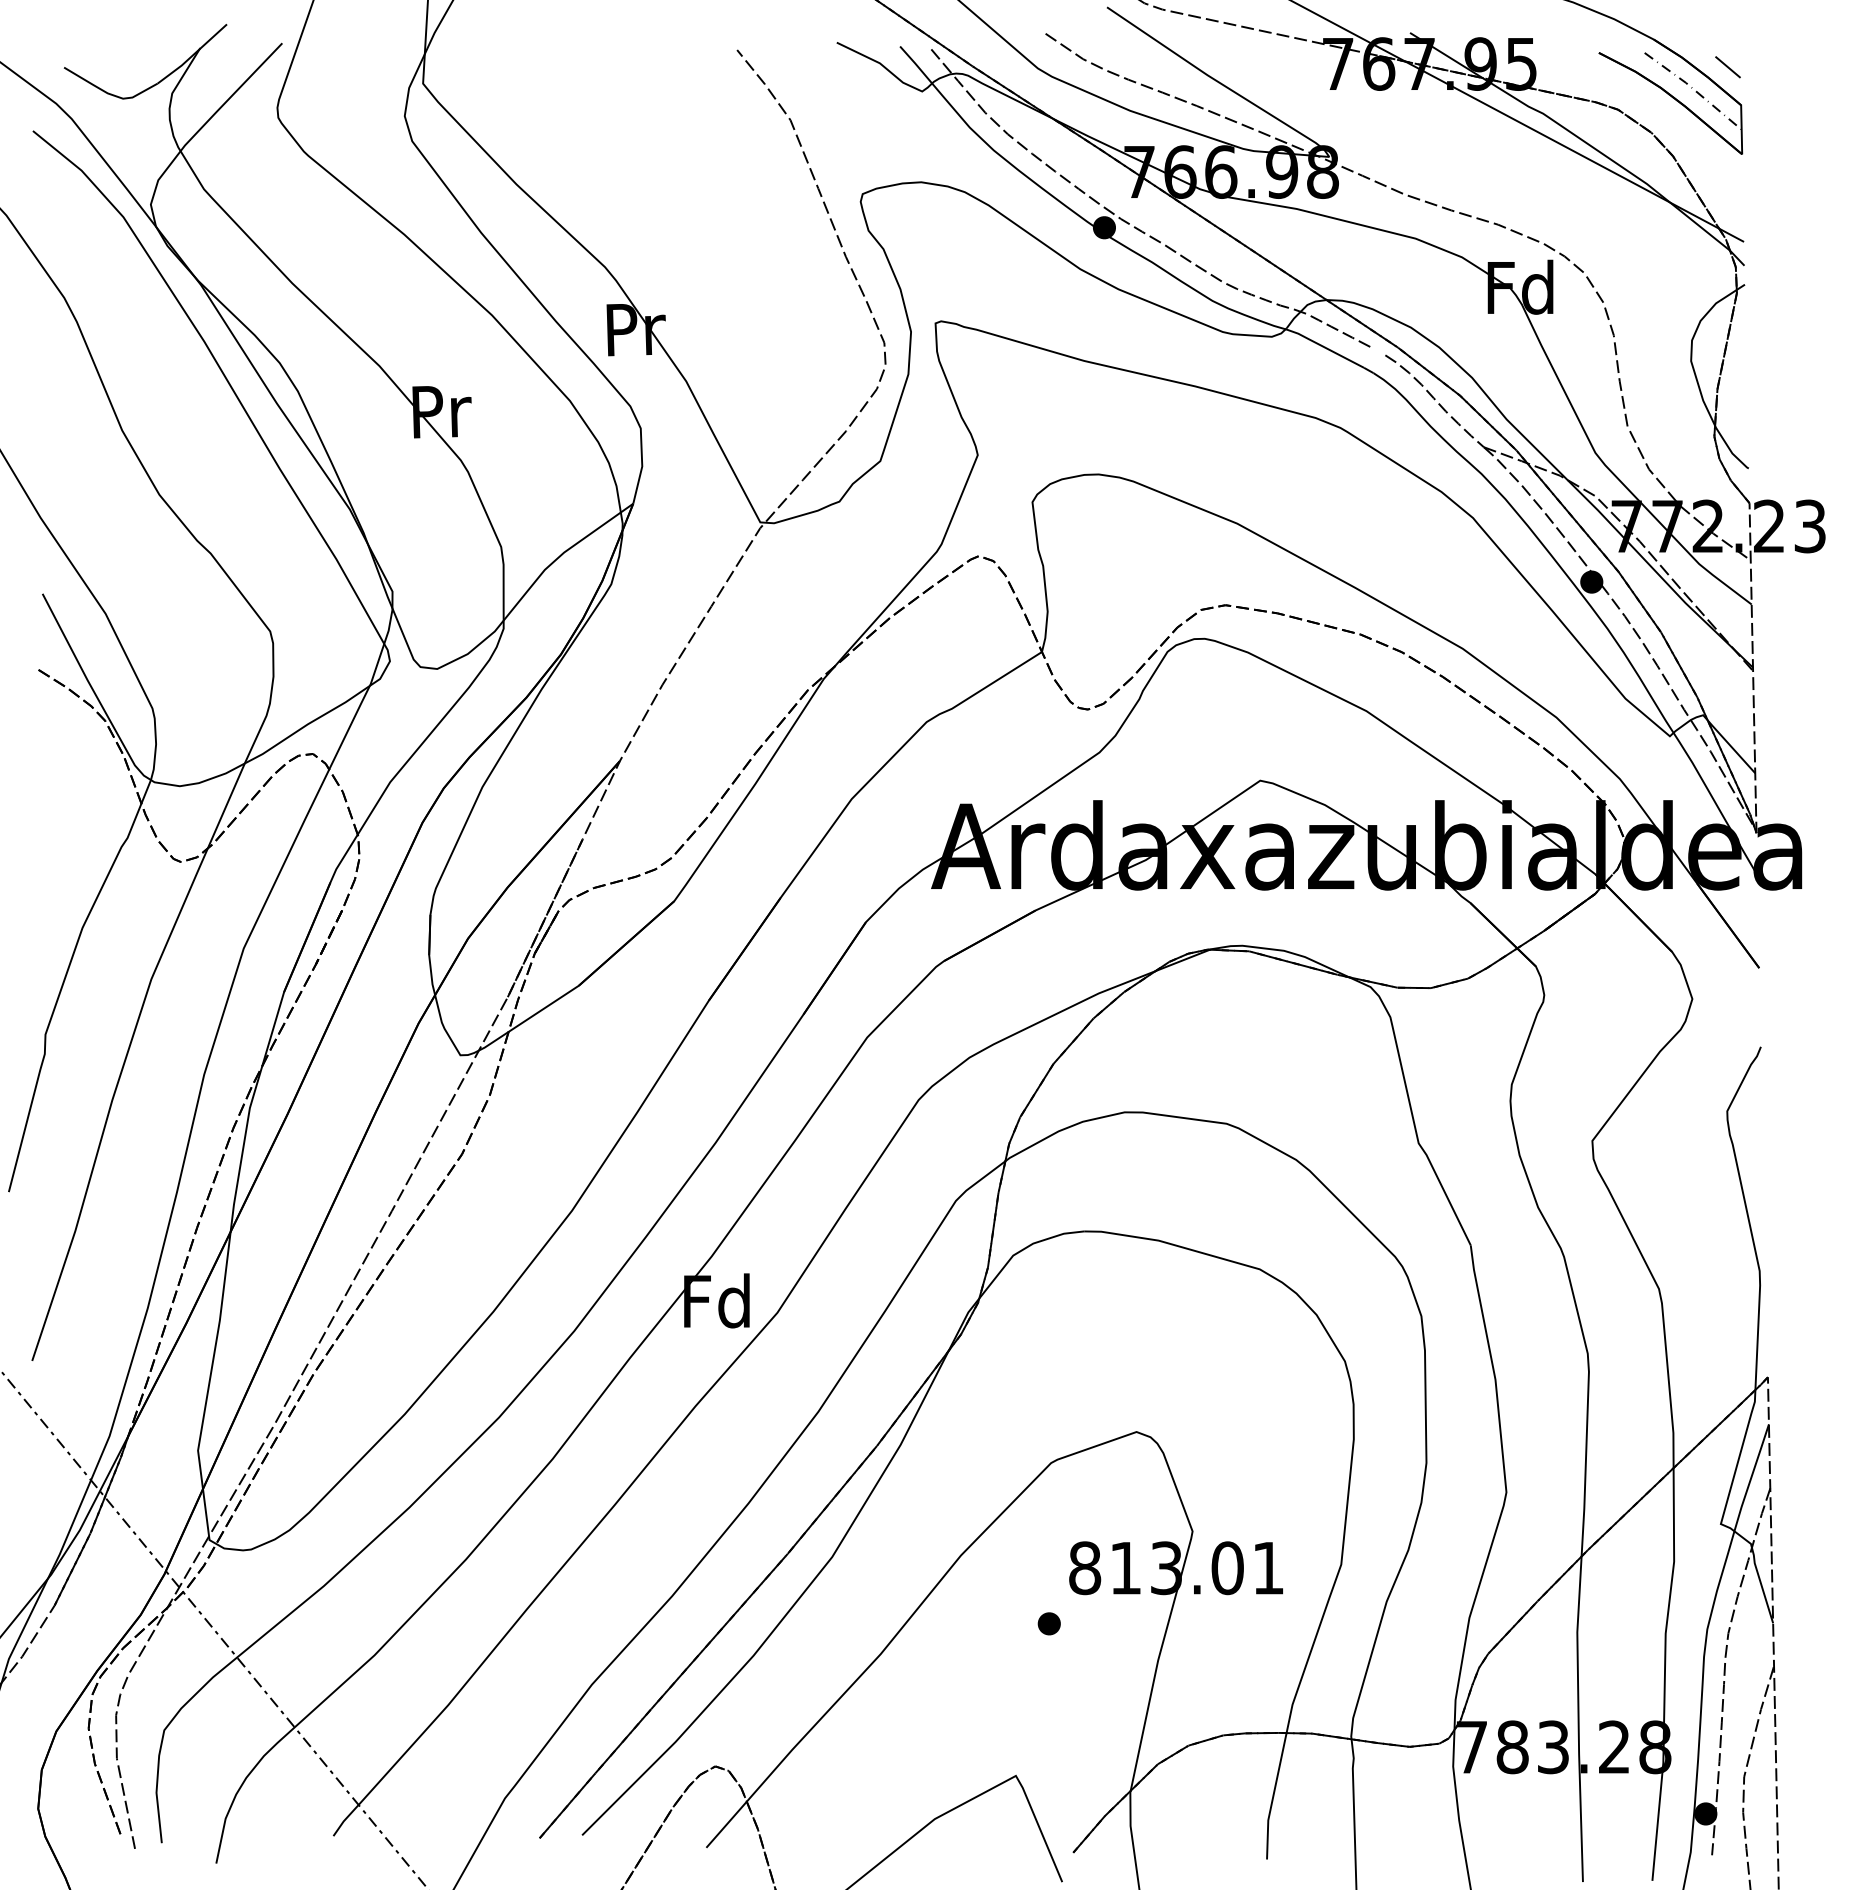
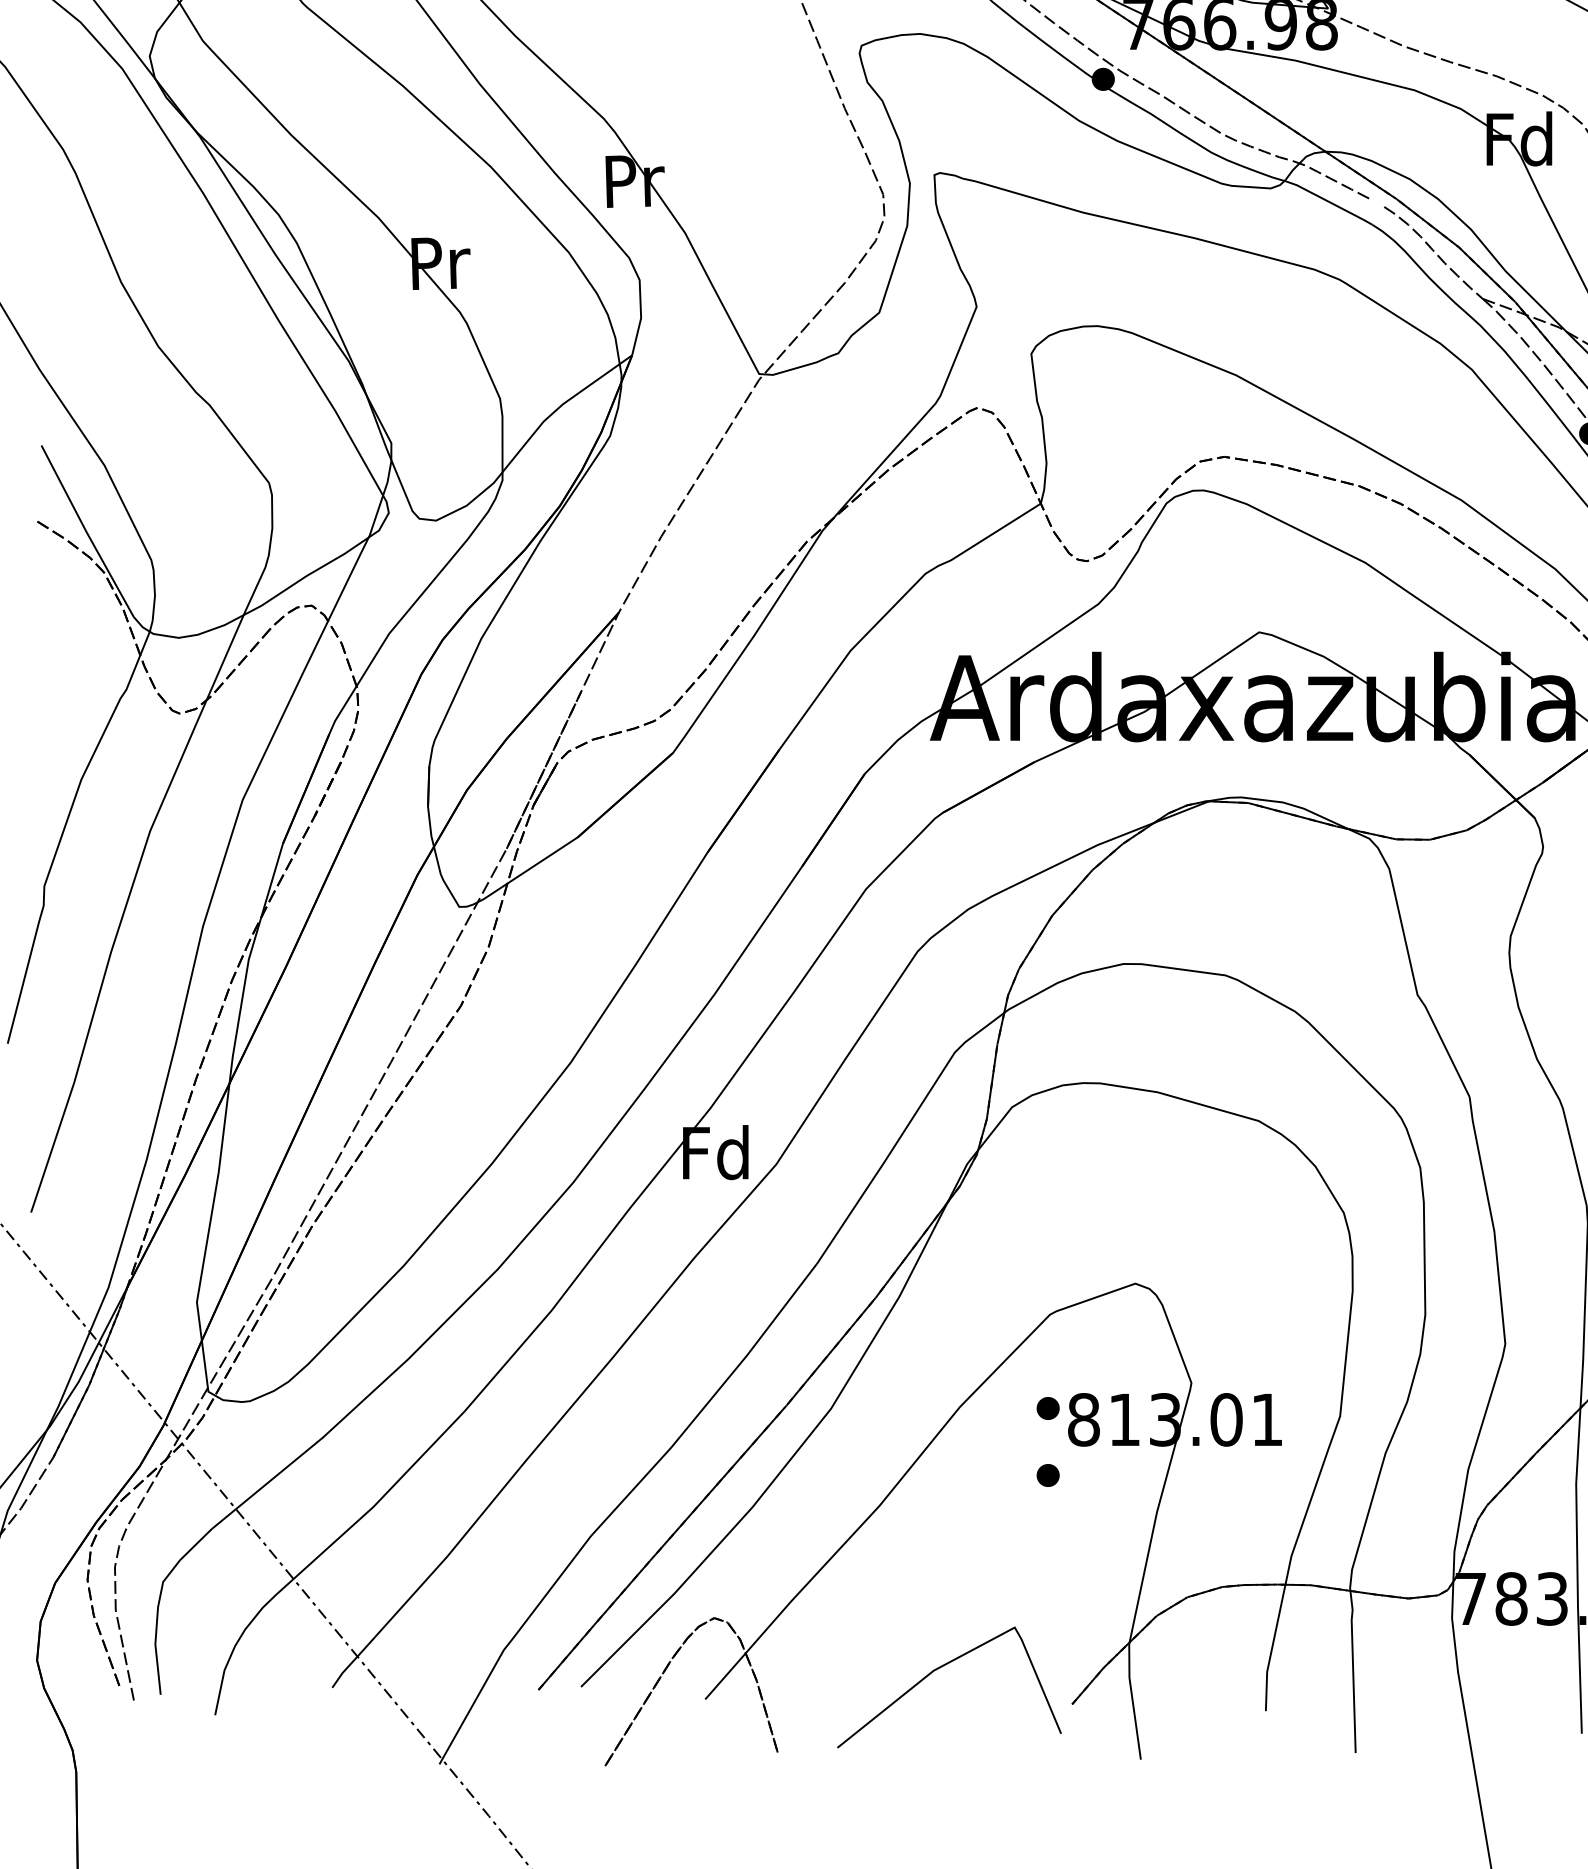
part: (1048, 1556) -> (1047, 1408), added

